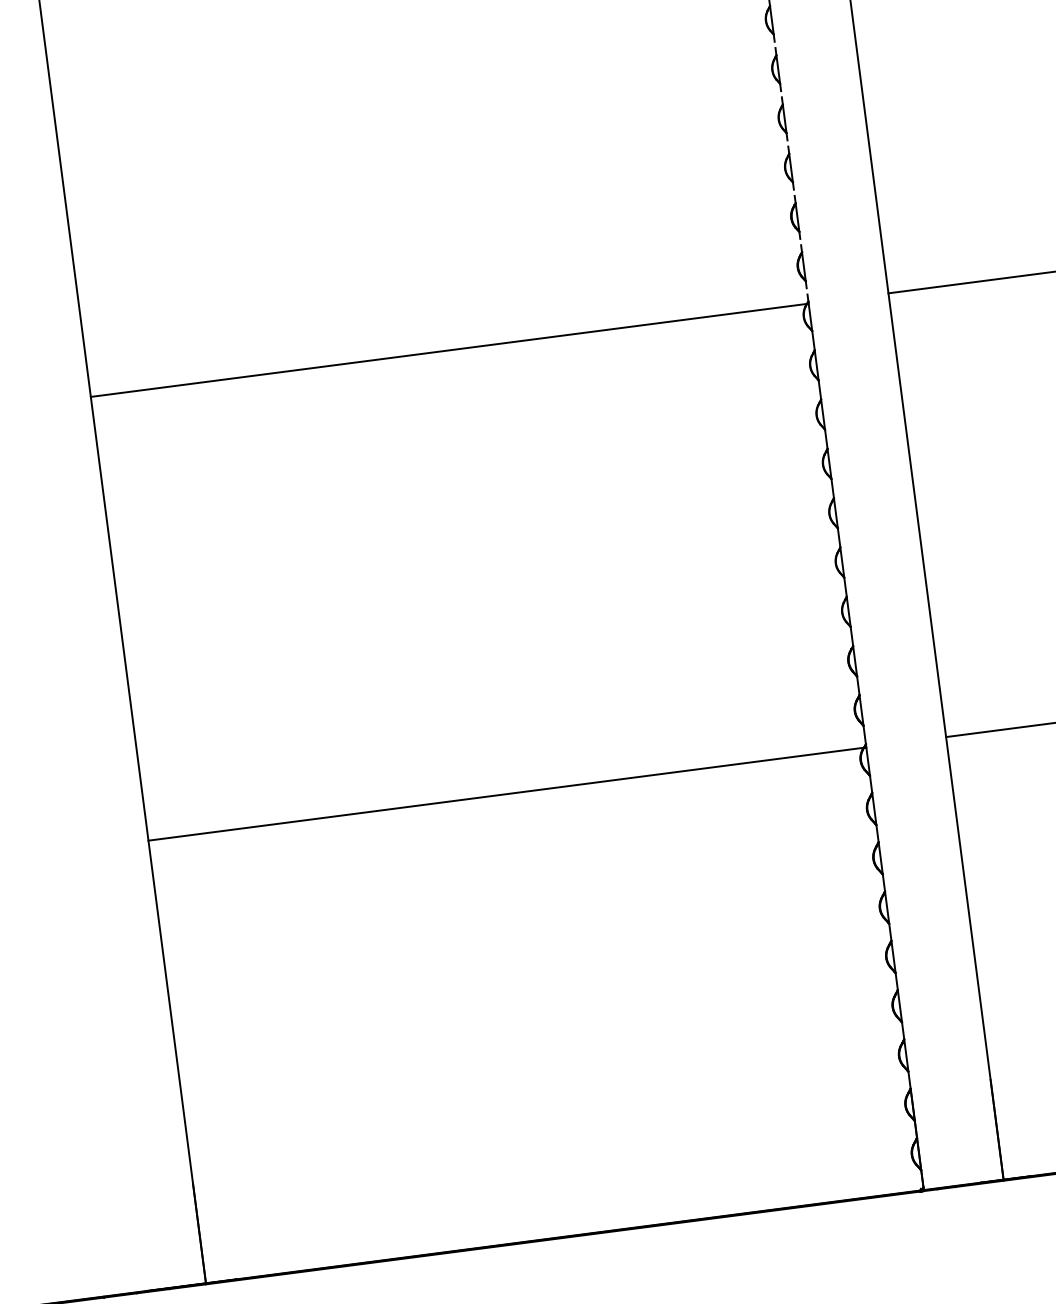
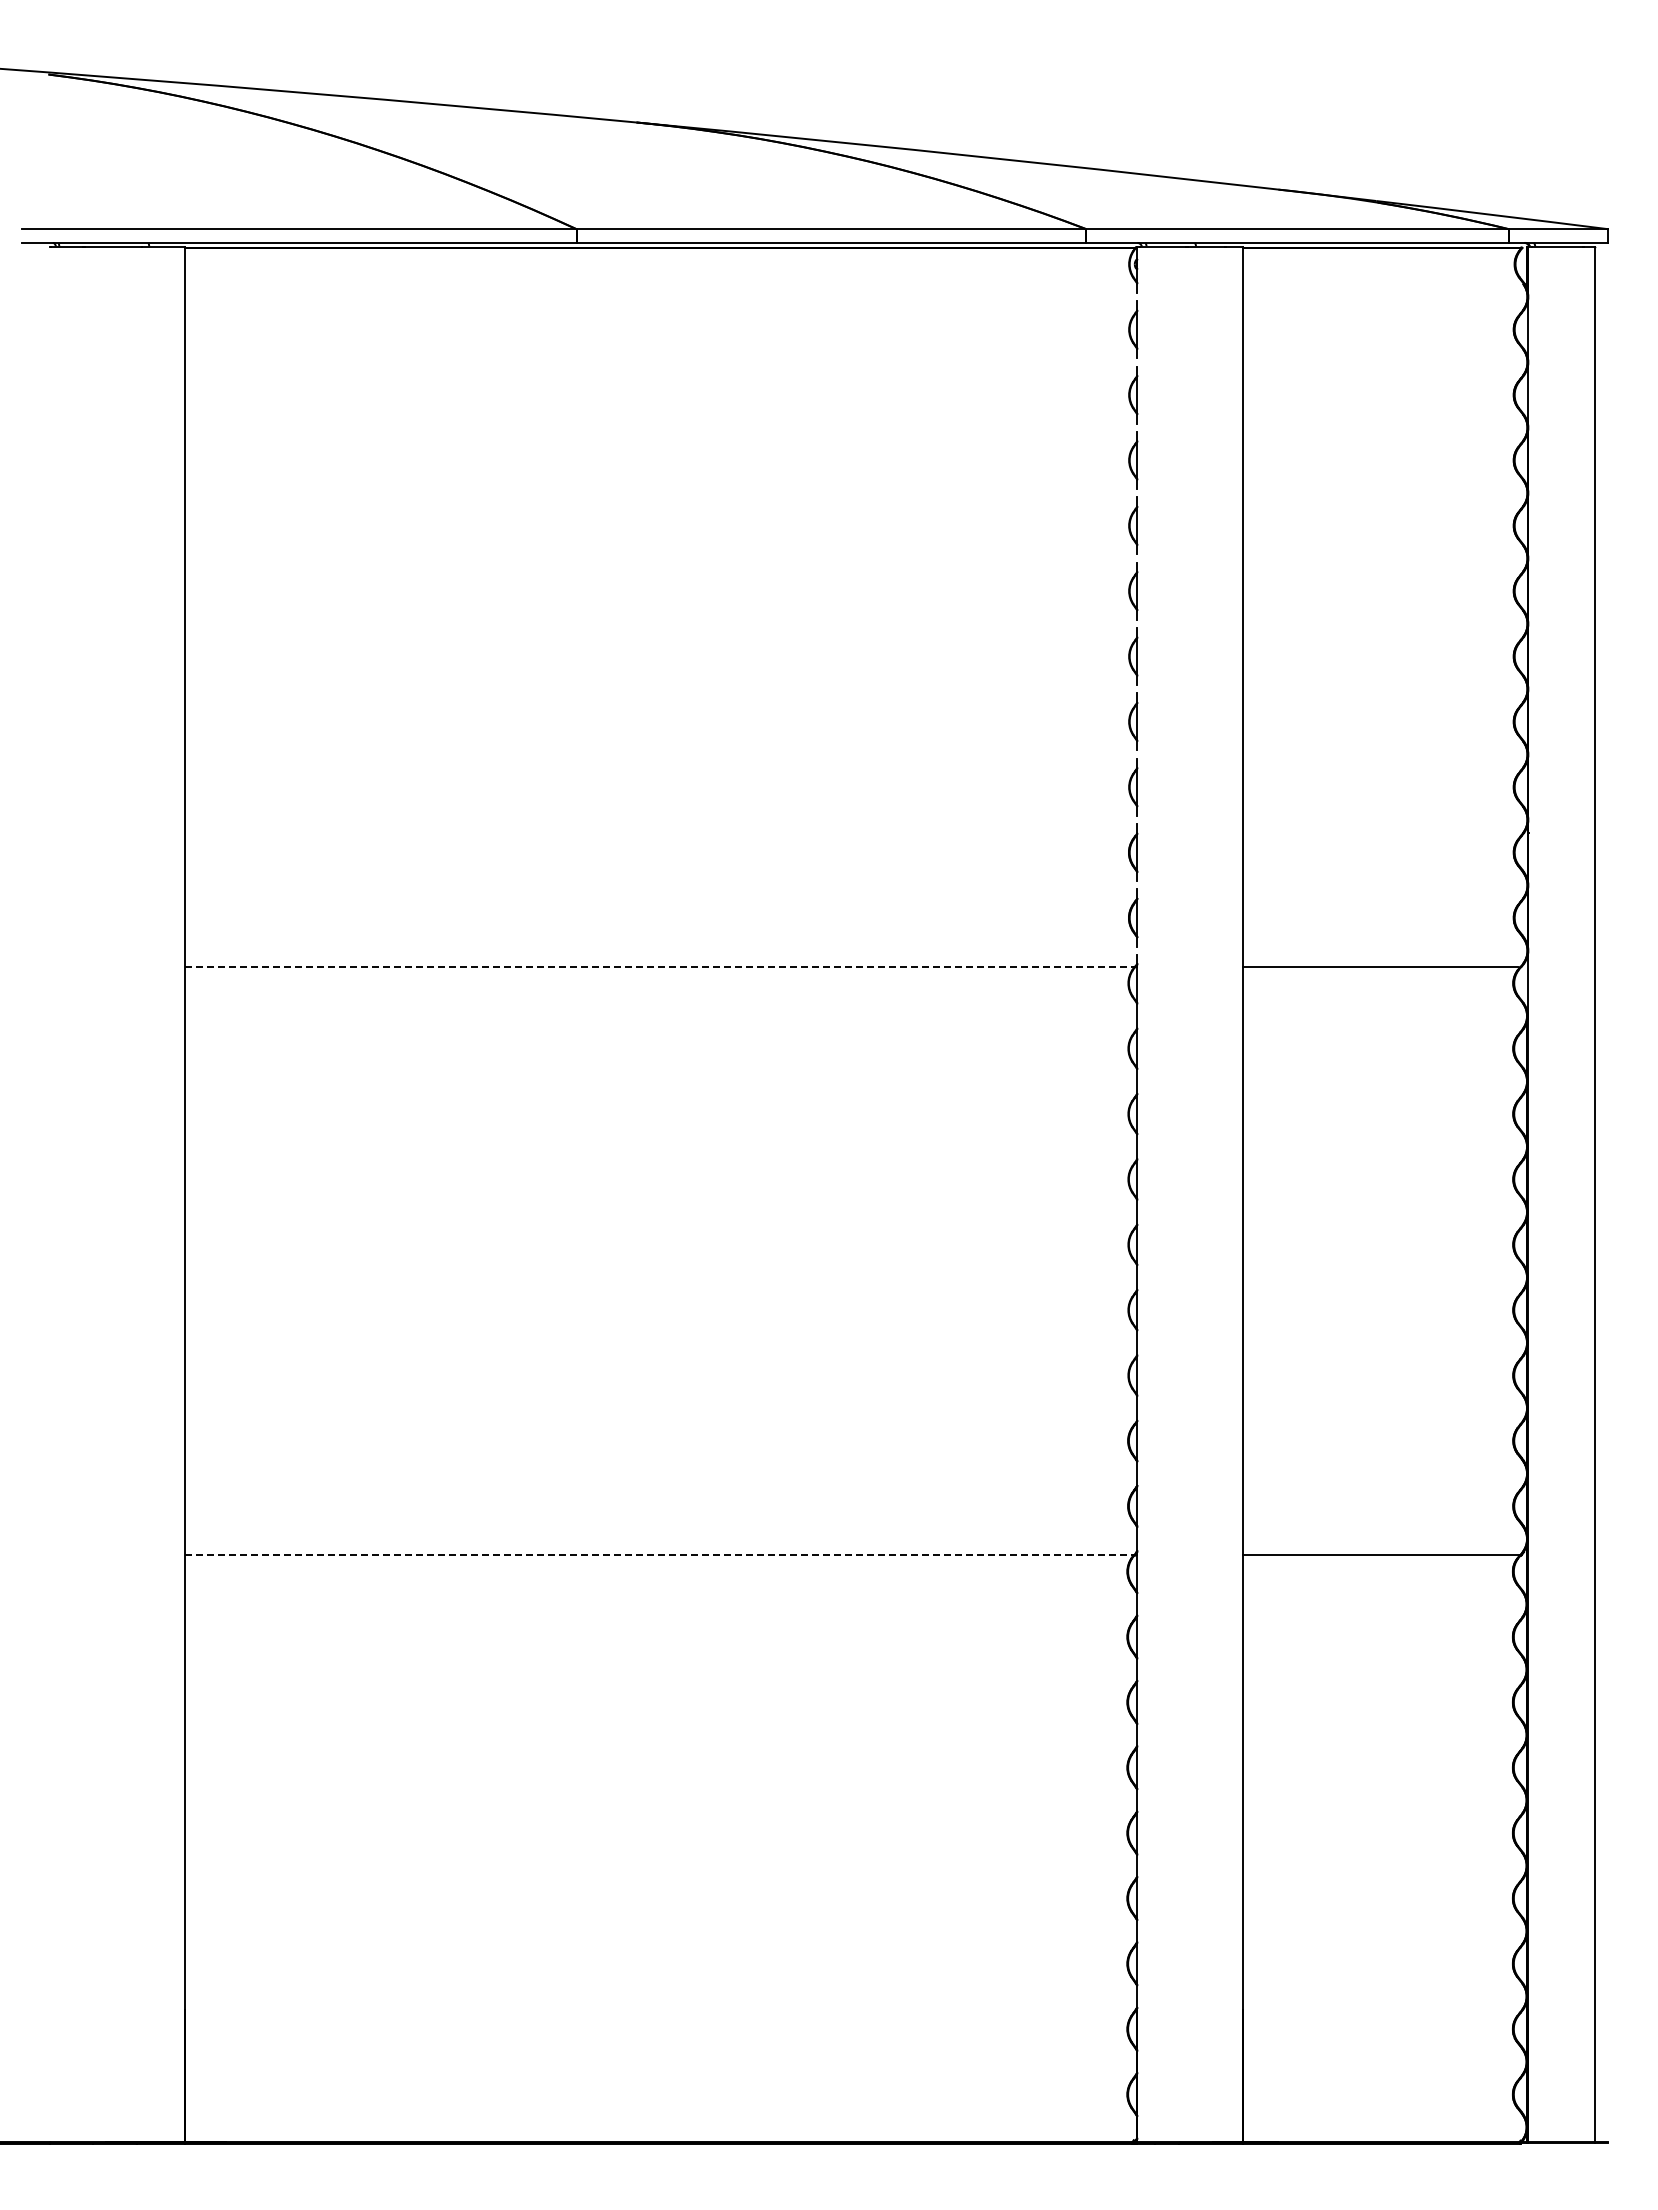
line: (449, 350) -> (661, 967), solid -> dashed
line: (506, 794) -> (660, 1555), solid -> dashed

